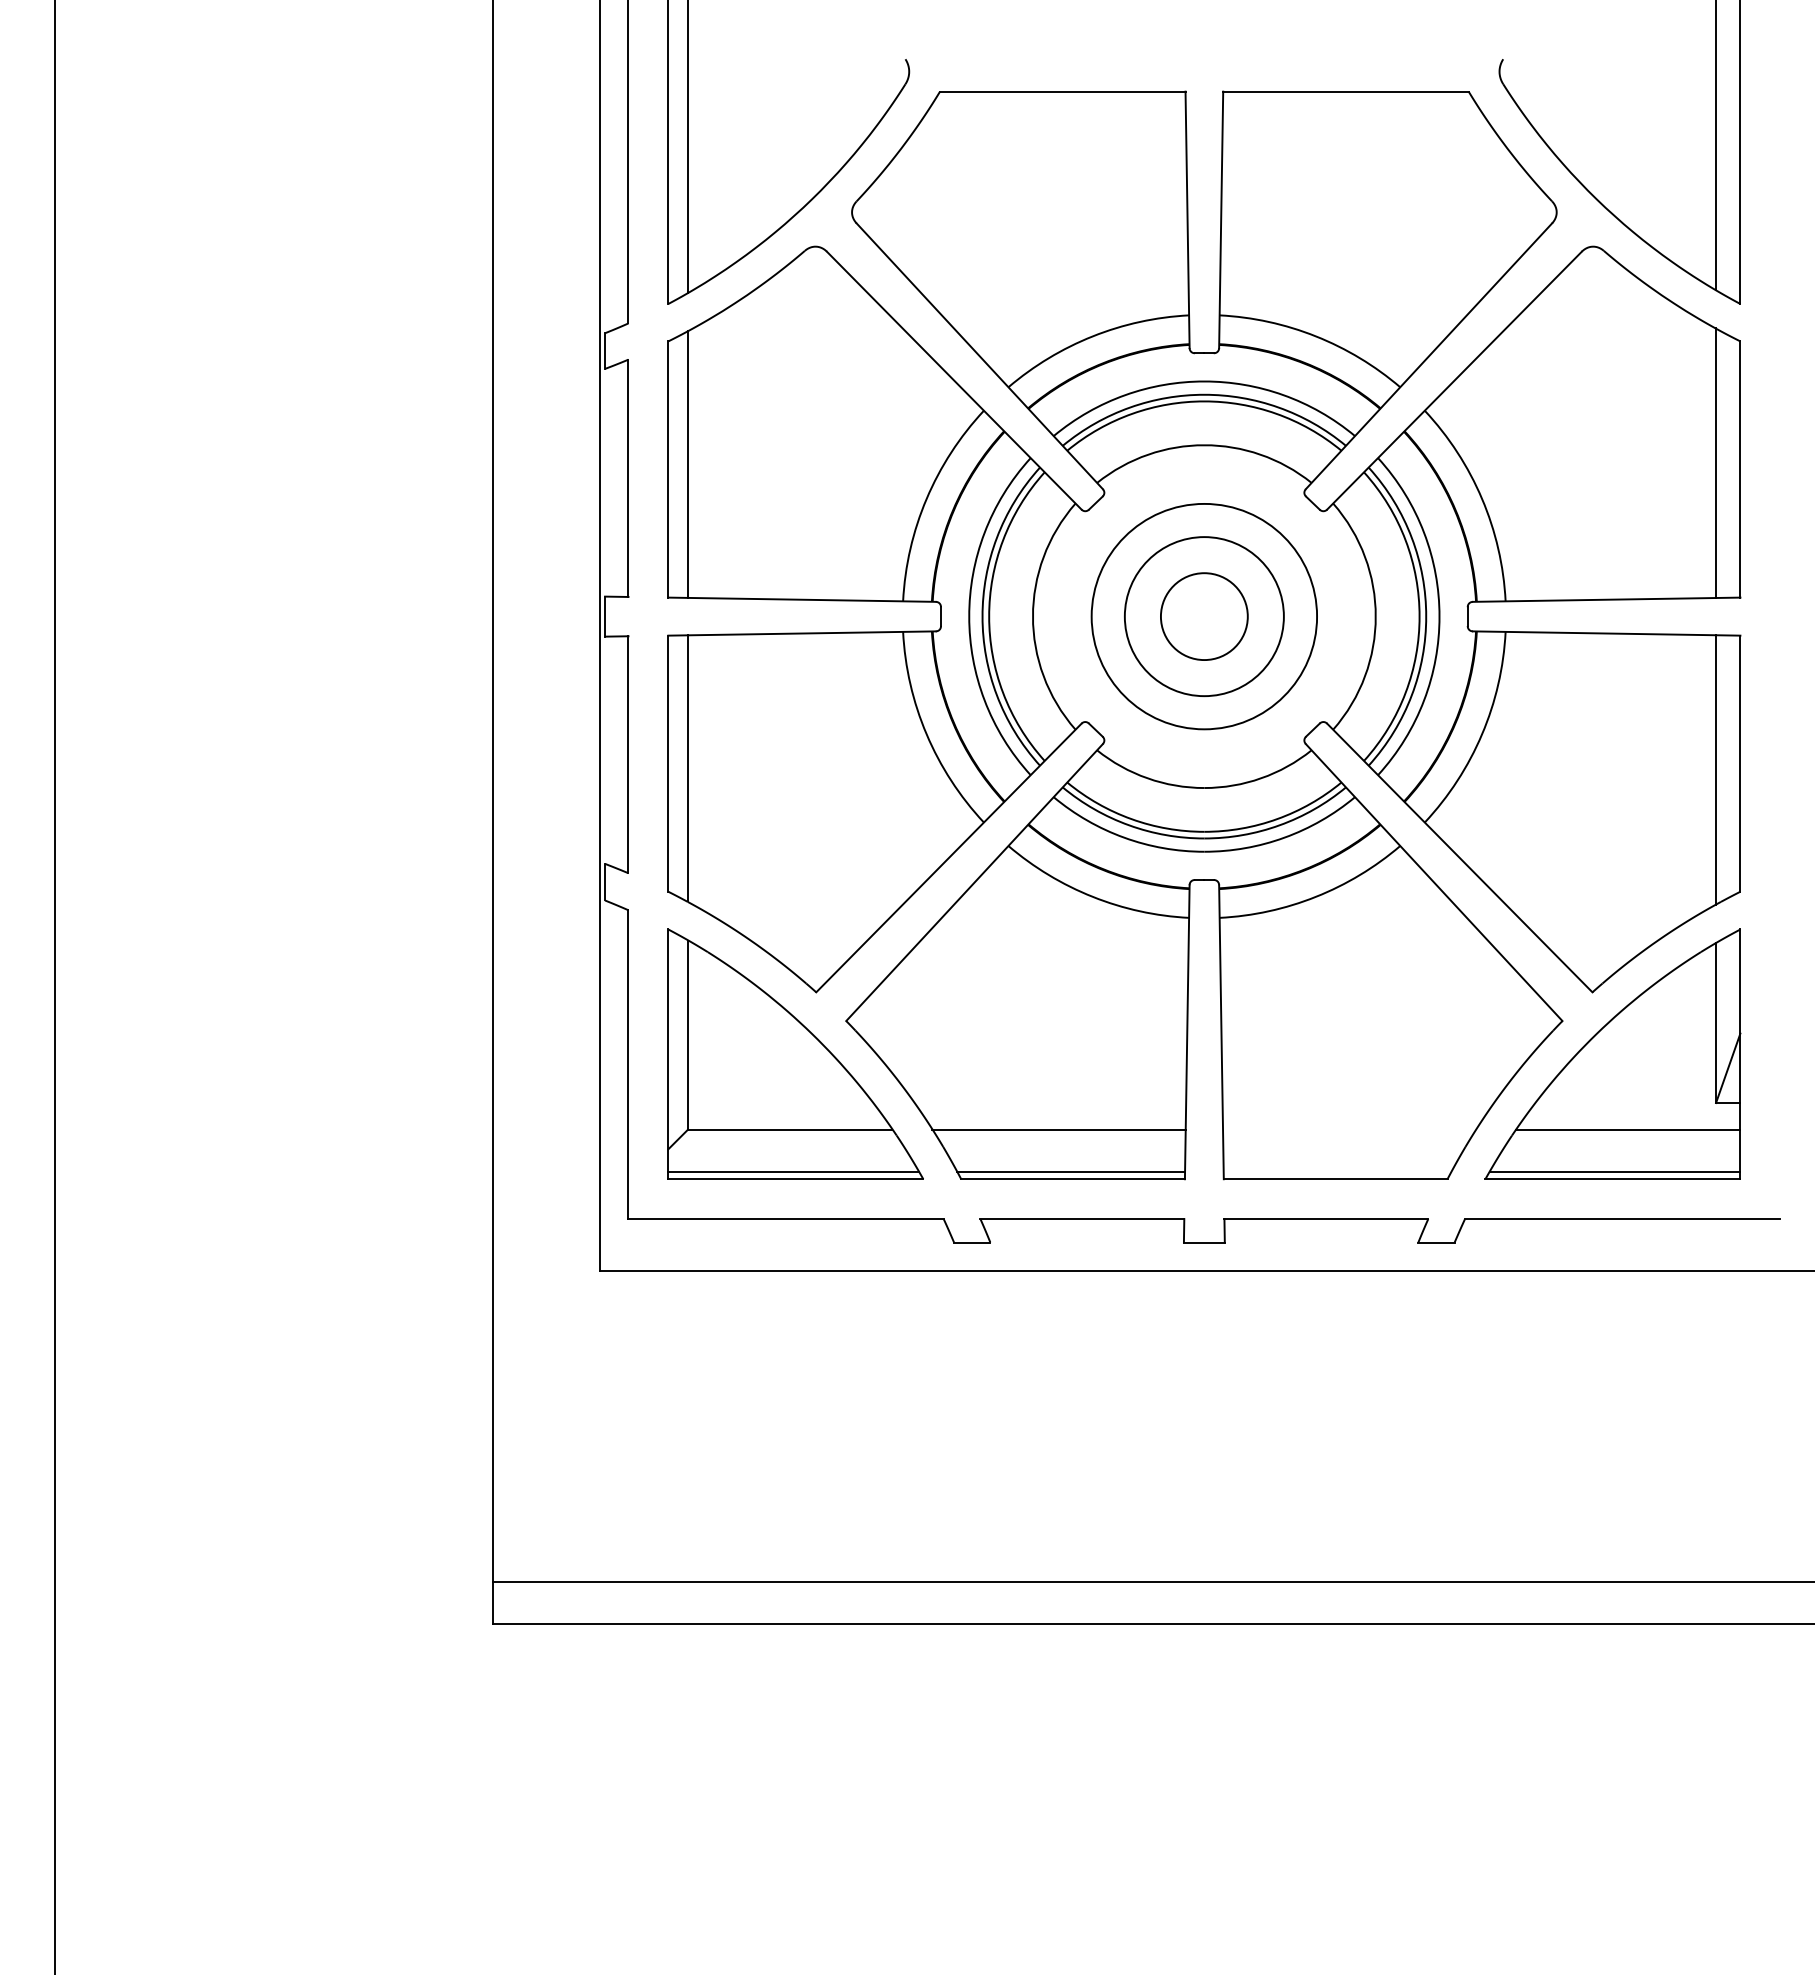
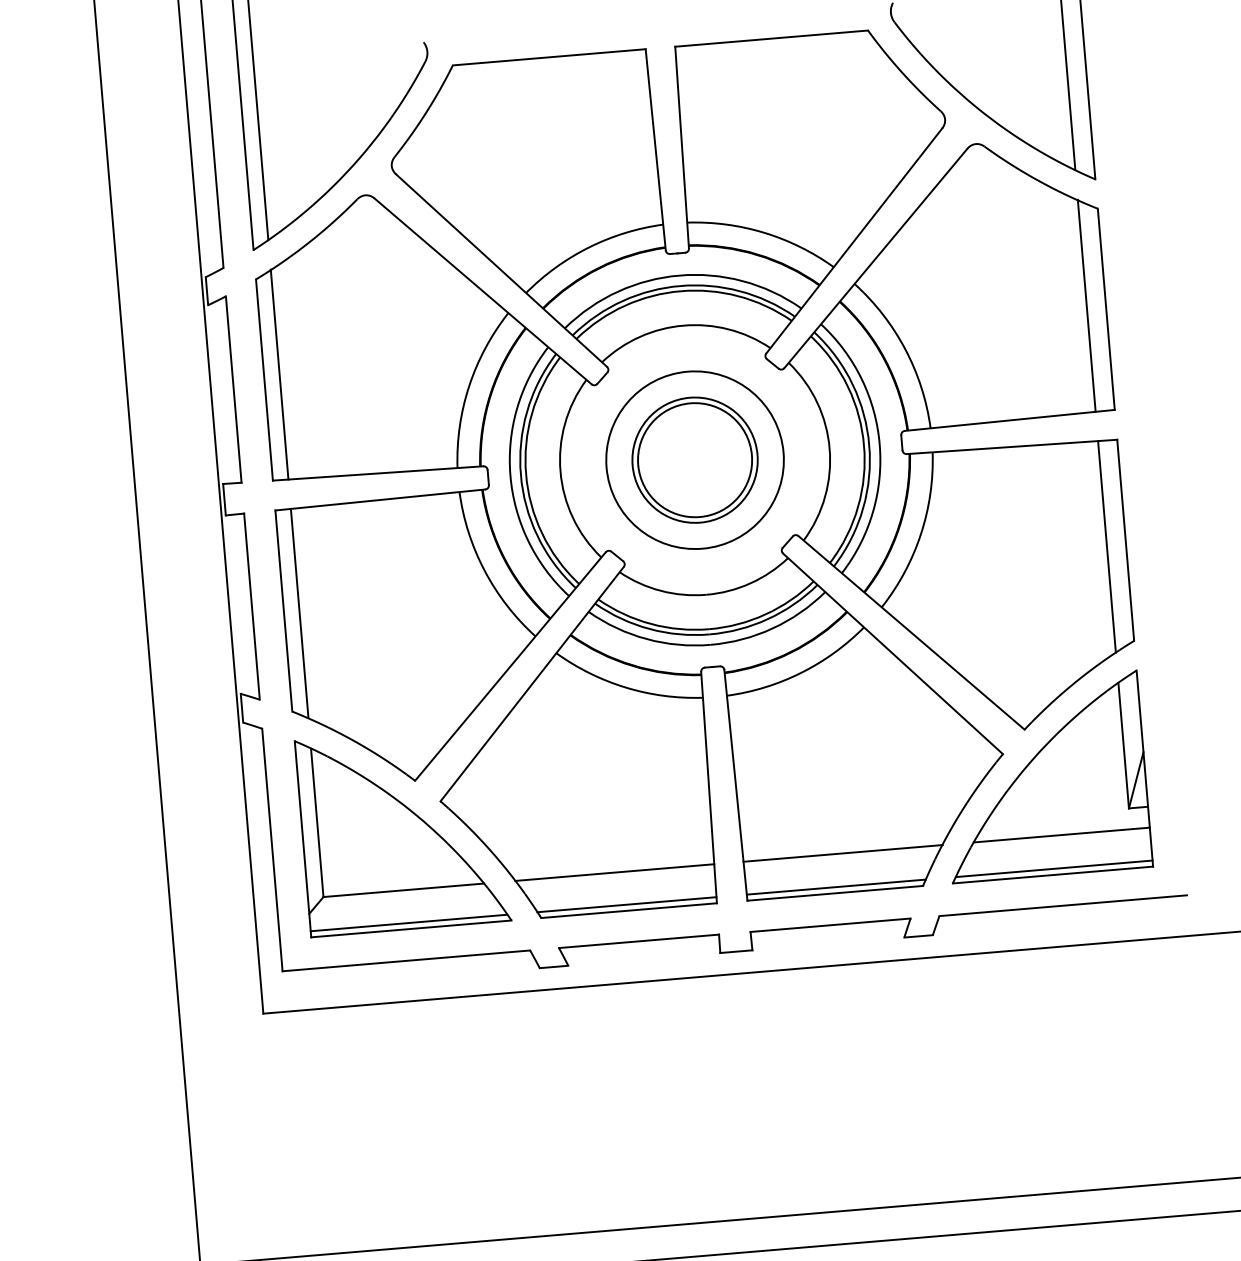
circle: (1203, 616) -> (694, 460), size x1.67
line: (1349, 1129) -> (842, 853), added
line: (1337, 1171) -> (836, 887), added

